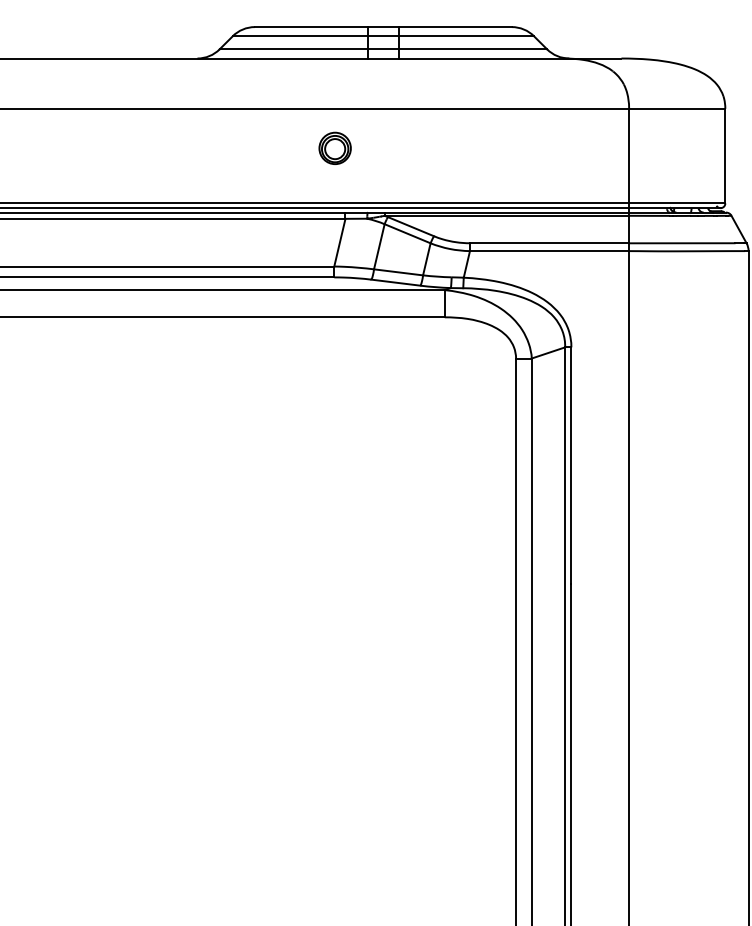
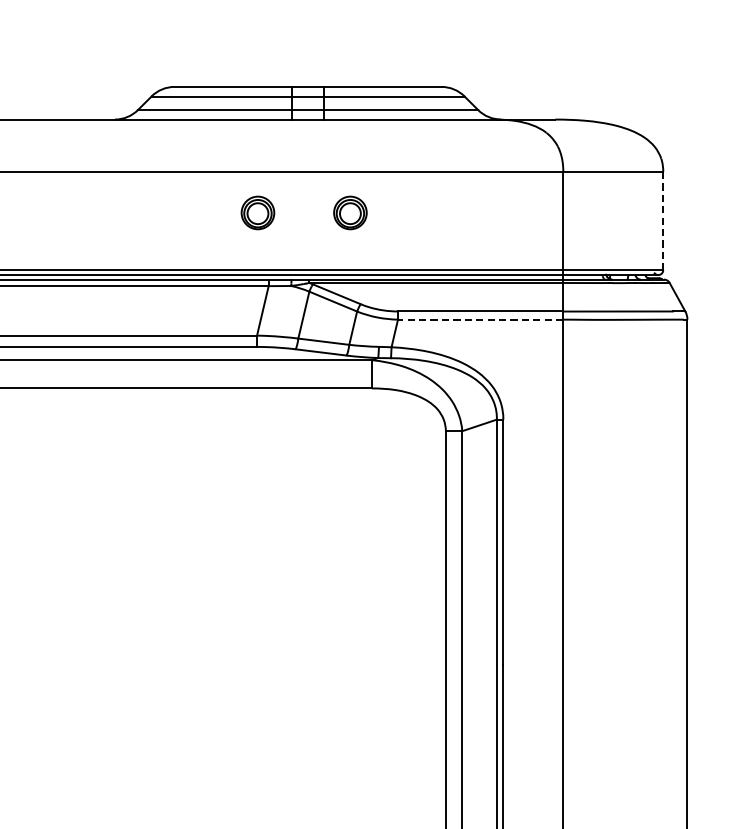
part: (423, 147) -> (349, 212), added
line: (725, 156) -> (663, 221), solid -> dashed
line: (549, 251) -> (480, 320), solid -> dashed

